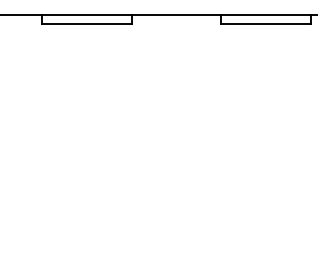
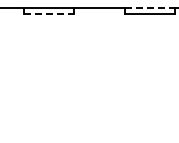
line: (267, 15) -> (150, 8), solid -> dashed
line: (87, 23) -> (49, 13), solid -> dashed

